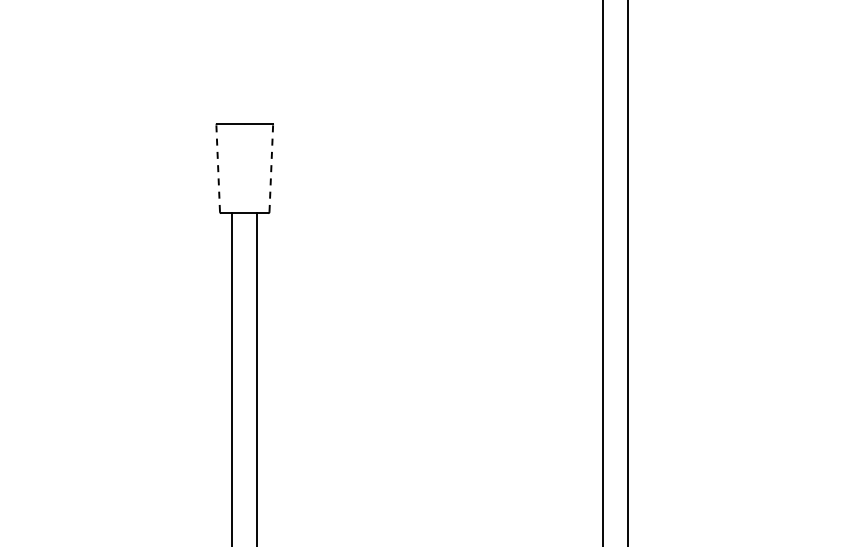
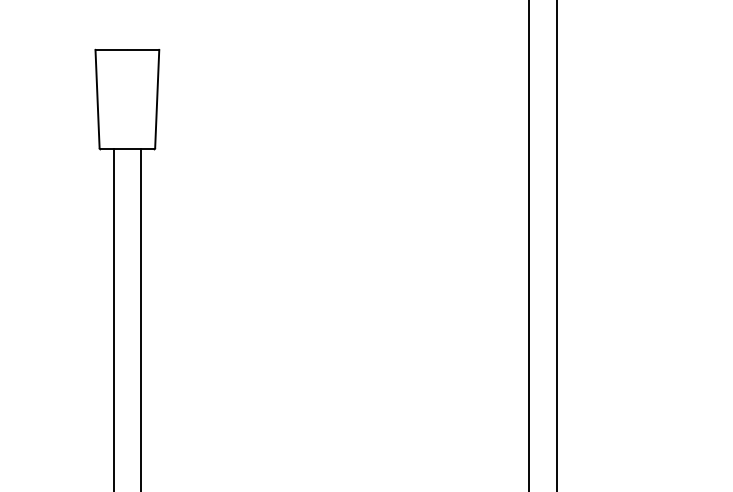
line: (218, 168) -> (97, 99), dashed -> solid
line: (271, 168) -> (157, 99), dashed -> solid

